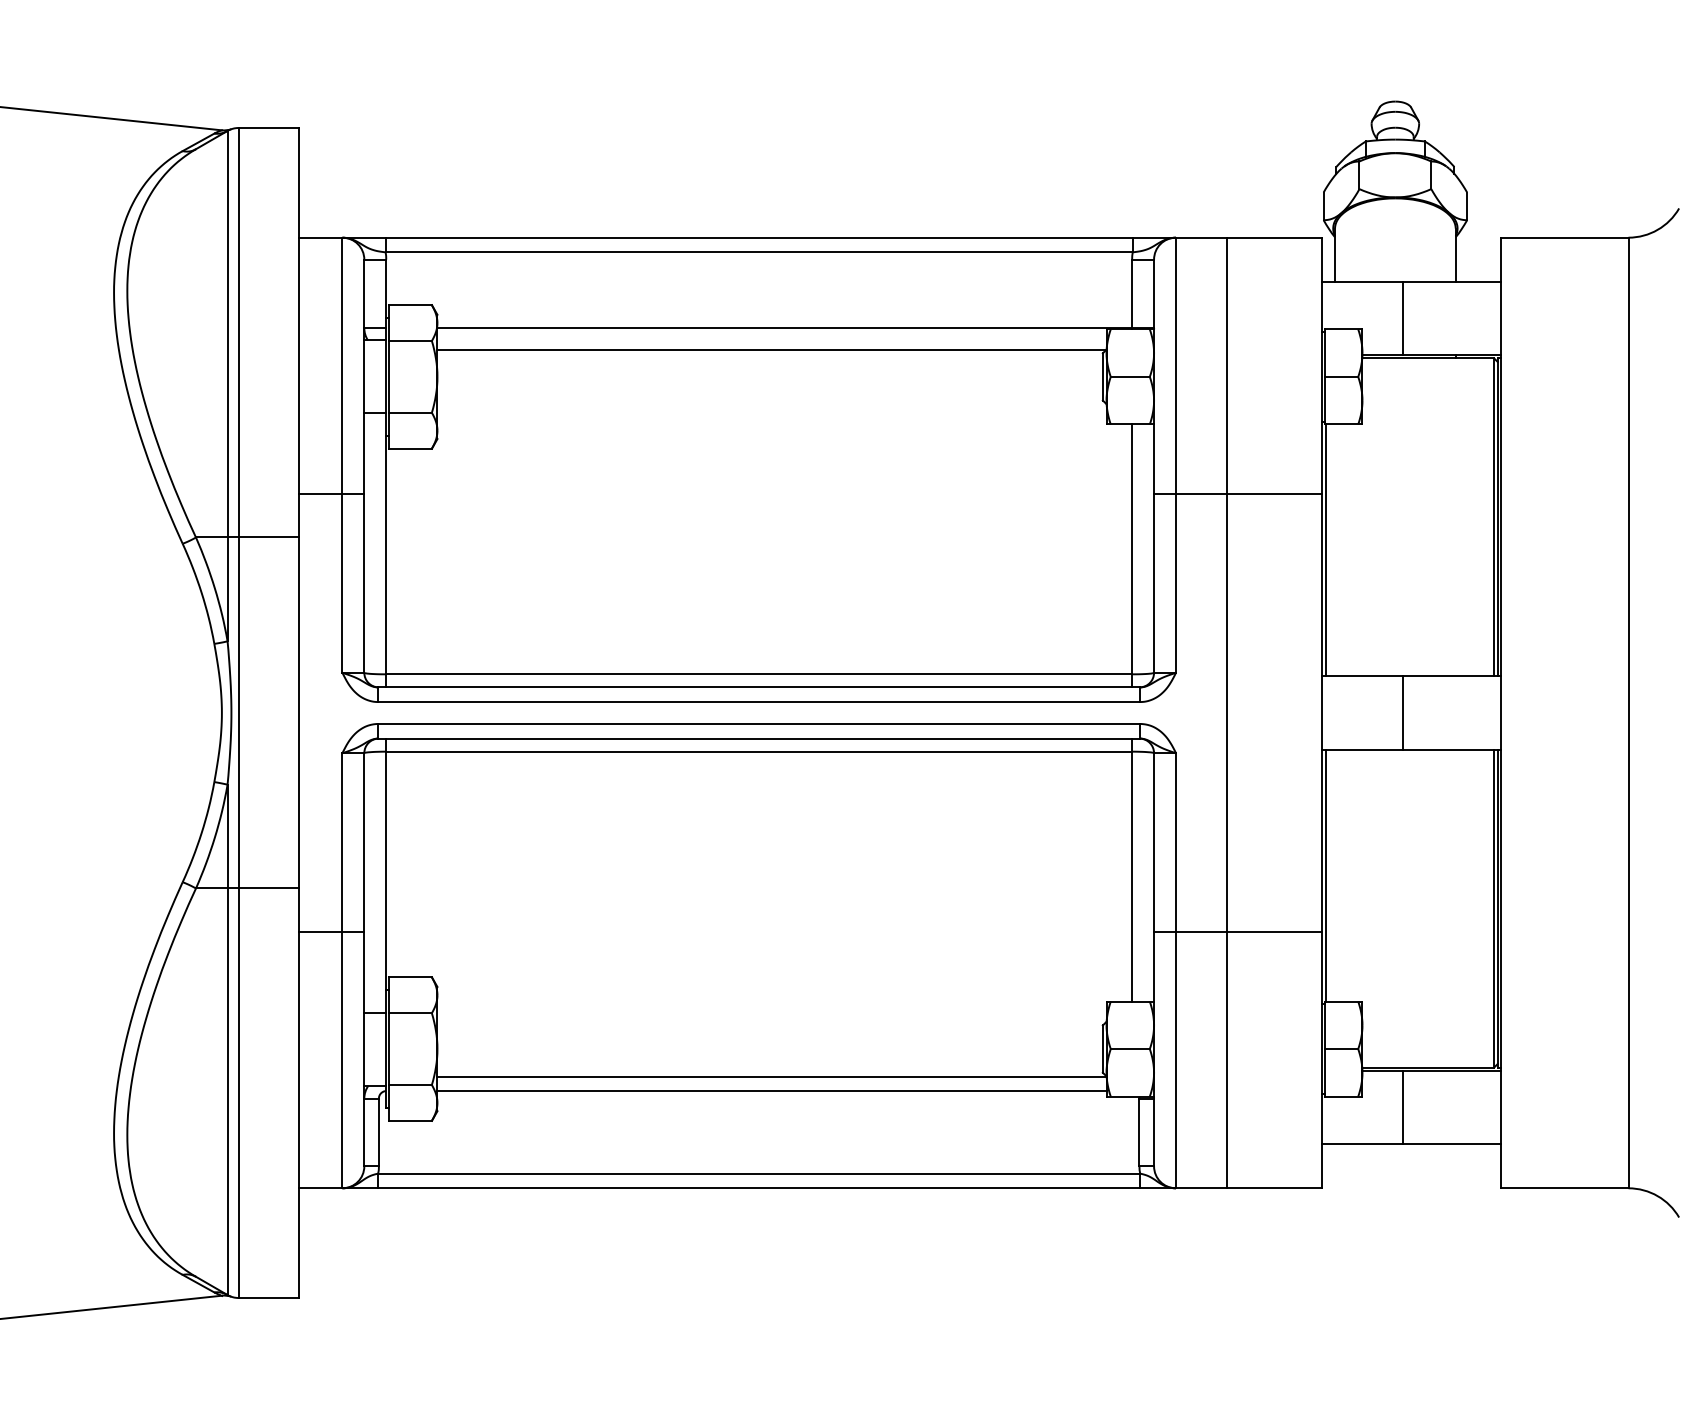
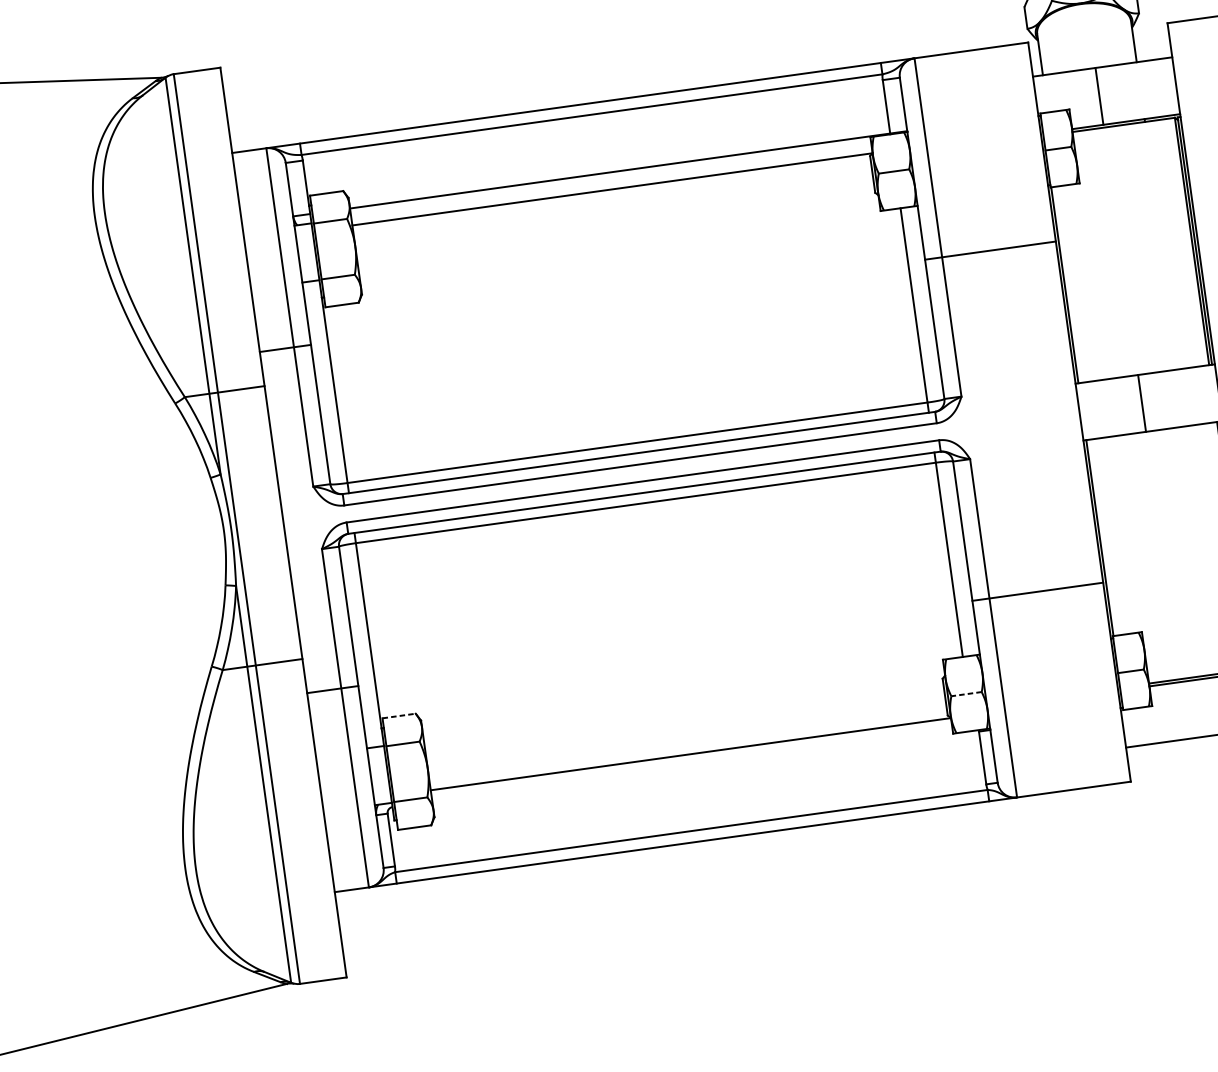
line: (1227, 712) -> (1005, 421), removed
line: (411, 977) -> (399, 716), solid -> dashed
line: (1130, 1049) -> (966, 694), solid -> dashed
line: (771, 1091) -> (692, 765), removed
line: (1402, 1107) -> (1184, 710), removed

